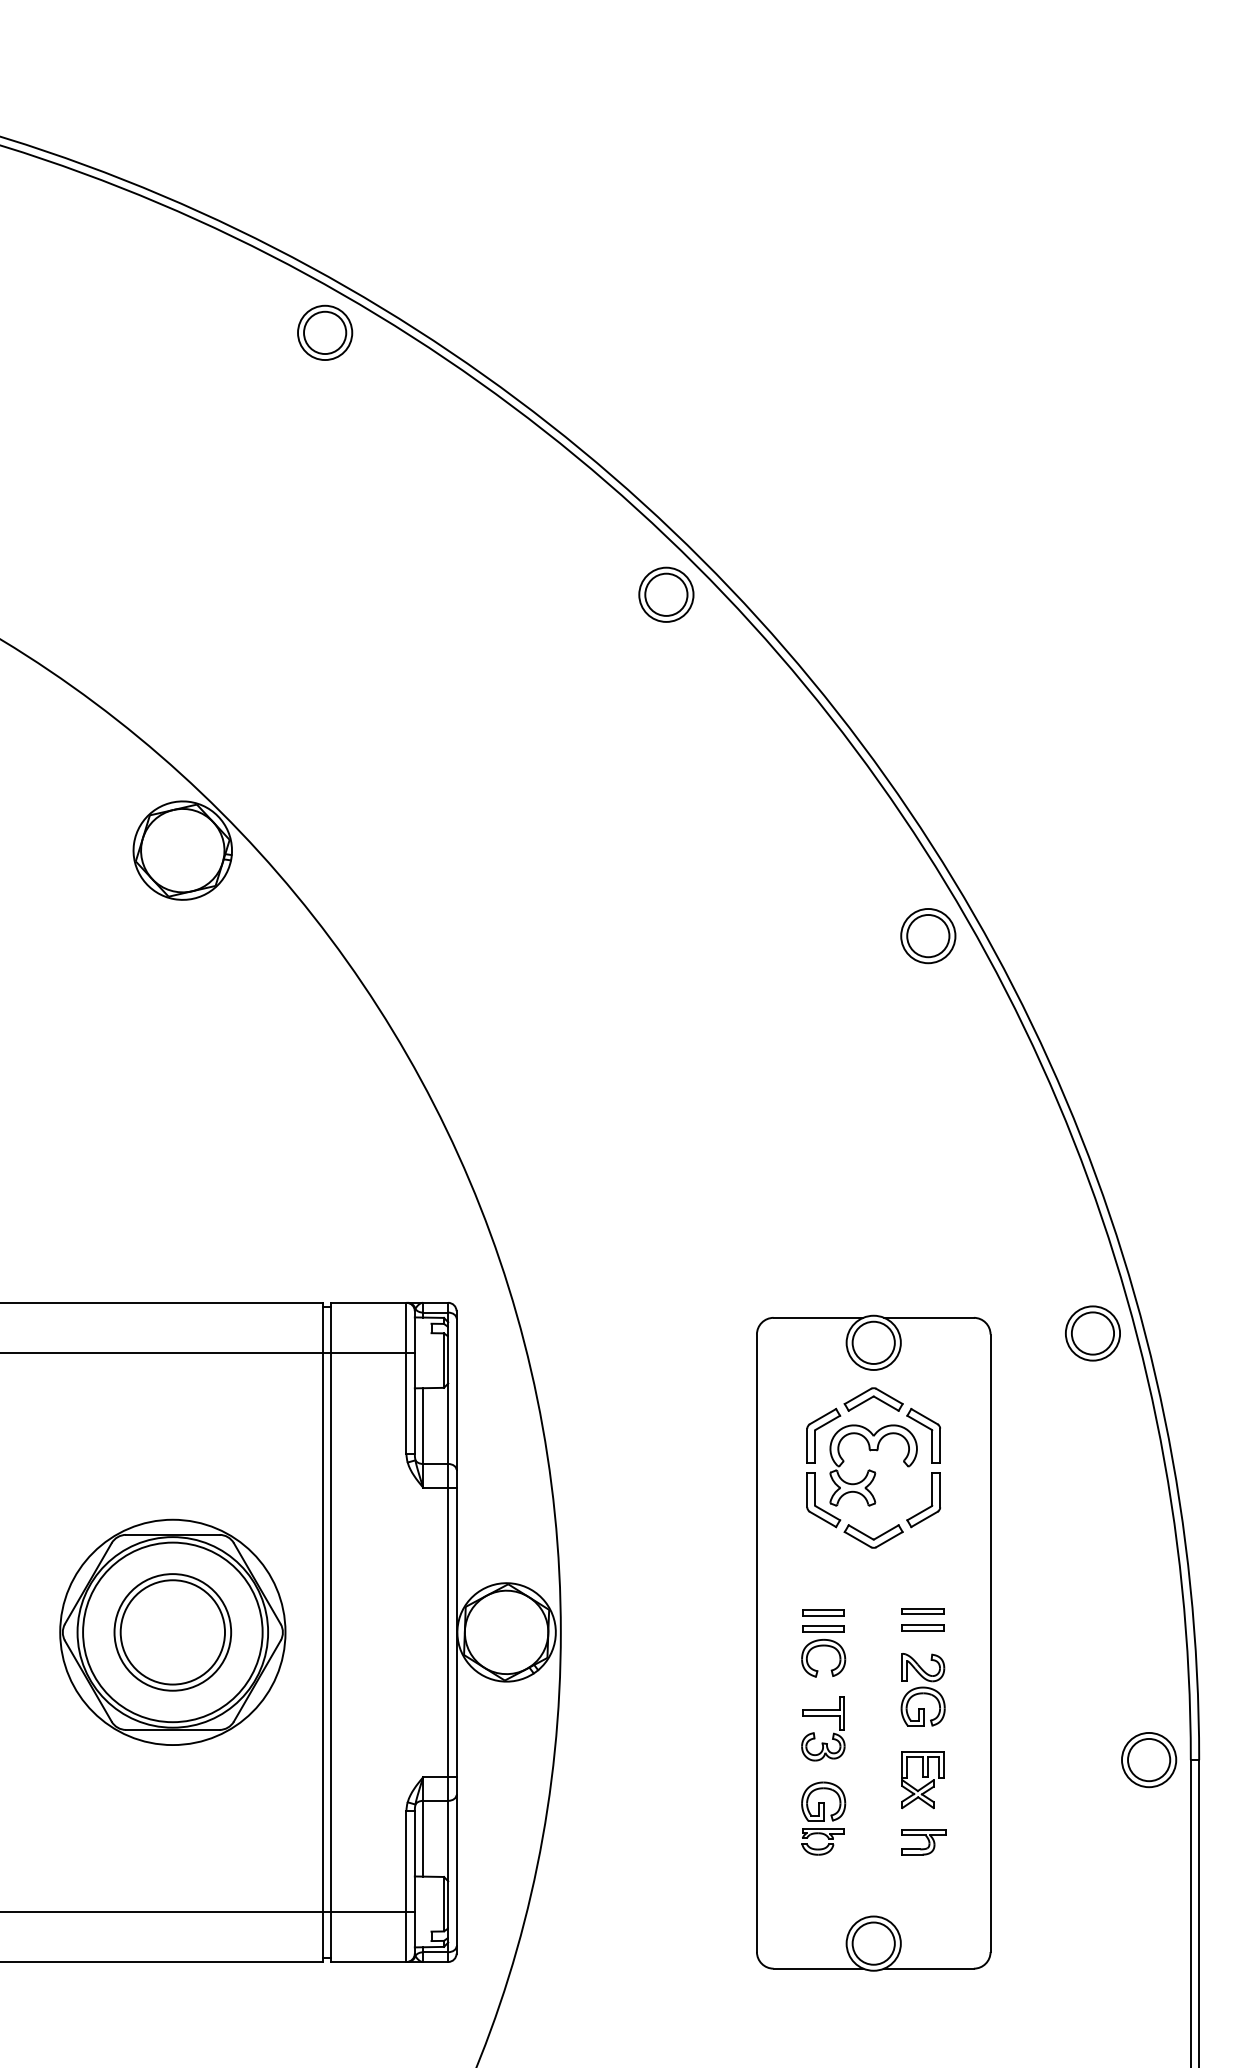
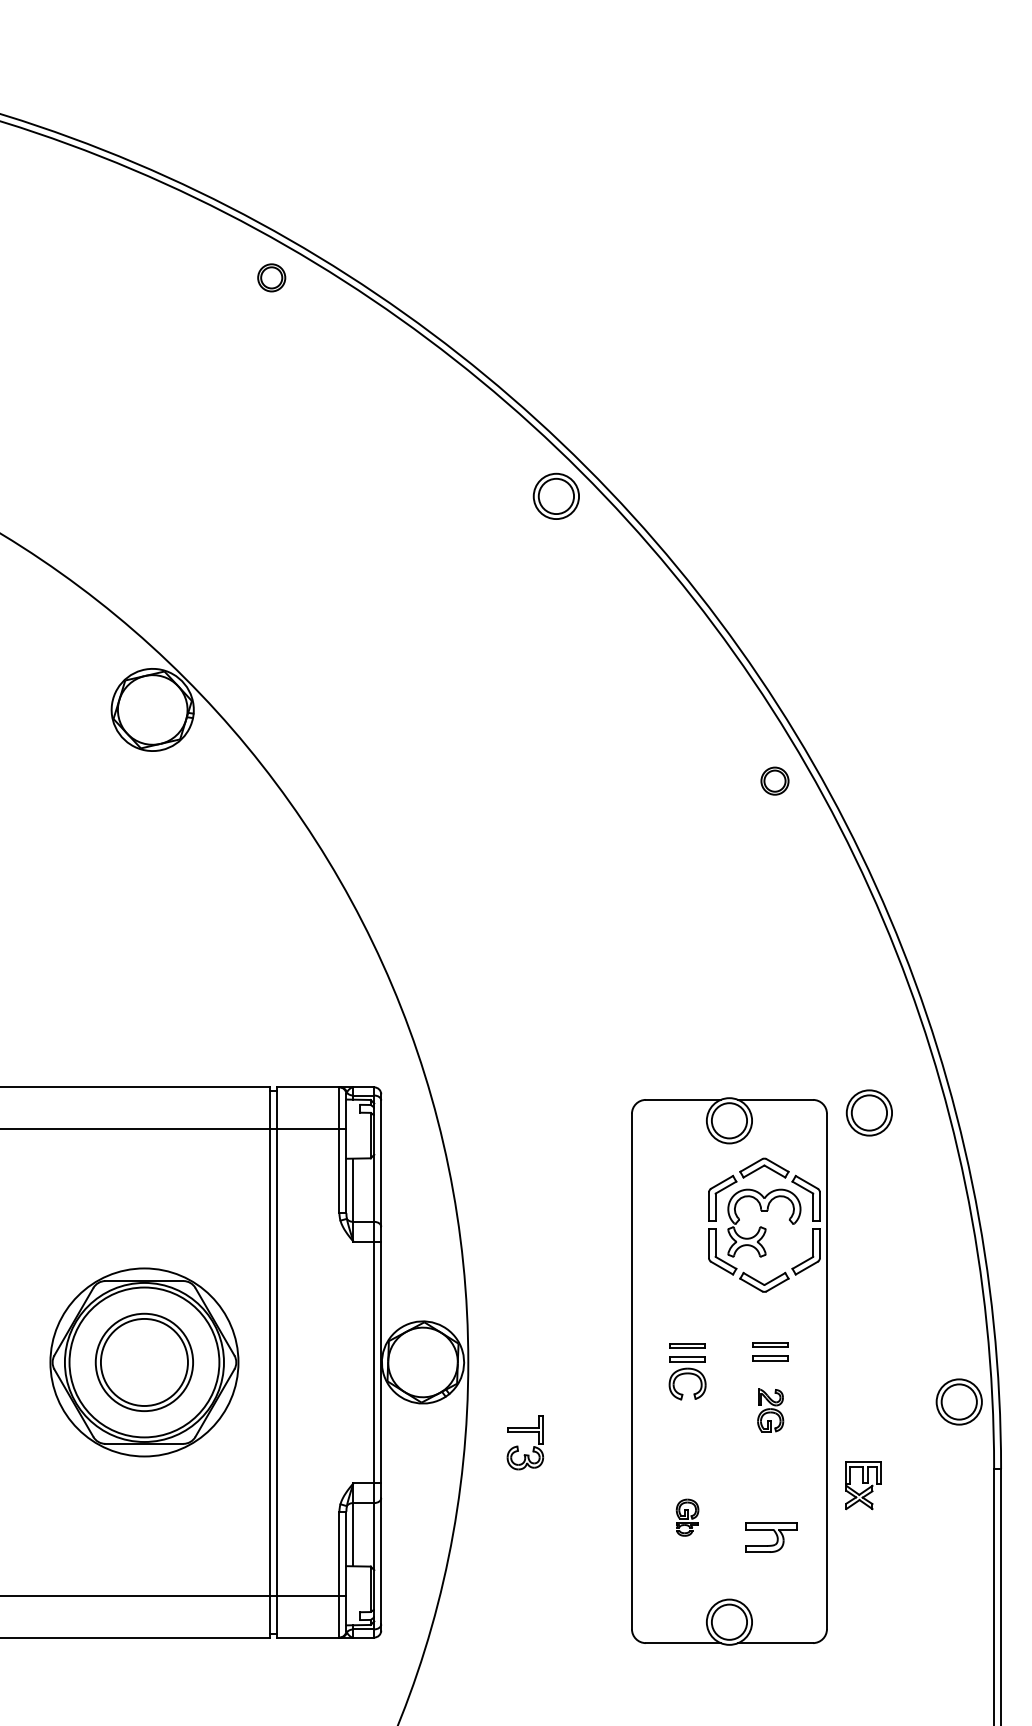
part: (325, 332) -> (271, 277), size x0.6
part: (927, 935) -> (774, 780), size x0.6
part: (1091, 1332) -> (868, 1112), moved
part: (873, 1467) -> (764, 1224), moved
part: (922, 1689) -> (770, 1410), size x0.7
part: (815, 1731) -> (518, 1445), moved
part: (1148, 1759) -> (958, 1401), moved
part: (922, 1779) -> (863, 1485), moved
part: (823, 1818) -> (687, 1517), size x0.6
part: (924, 1842) -> (771, 1537), size x1.4

